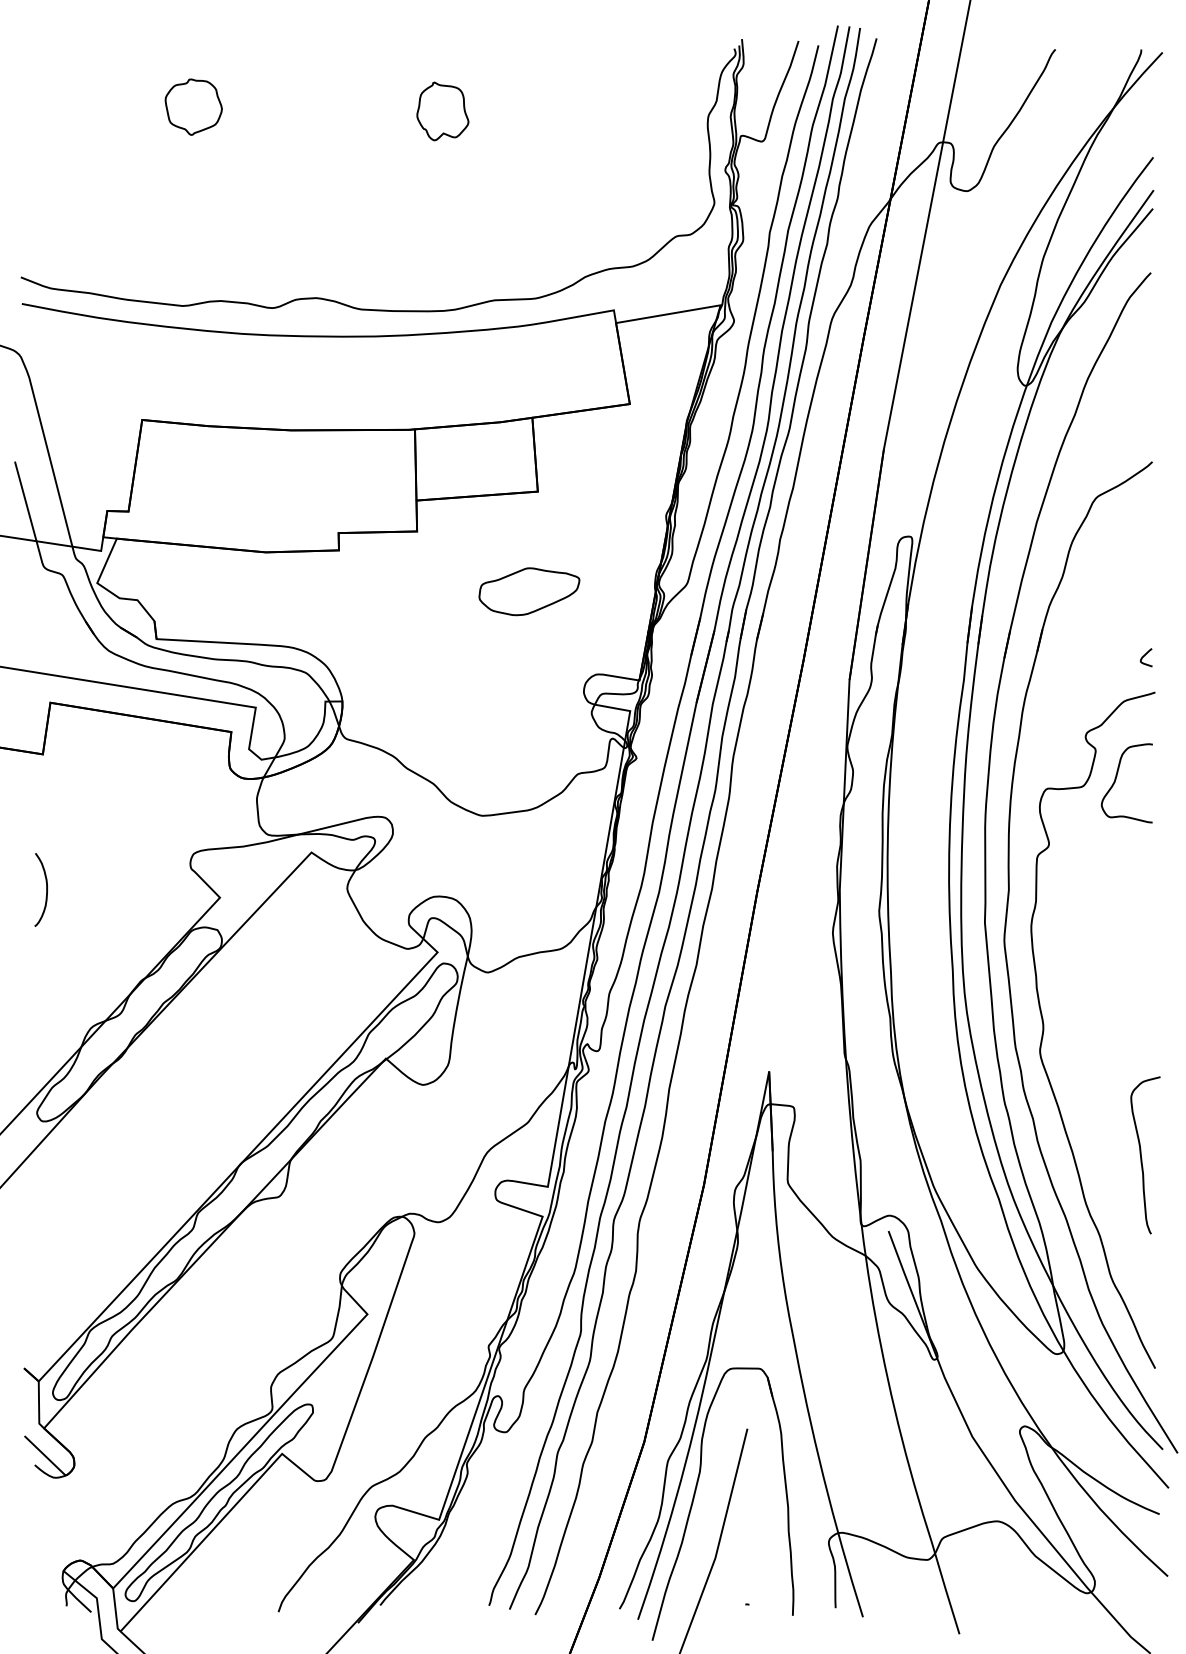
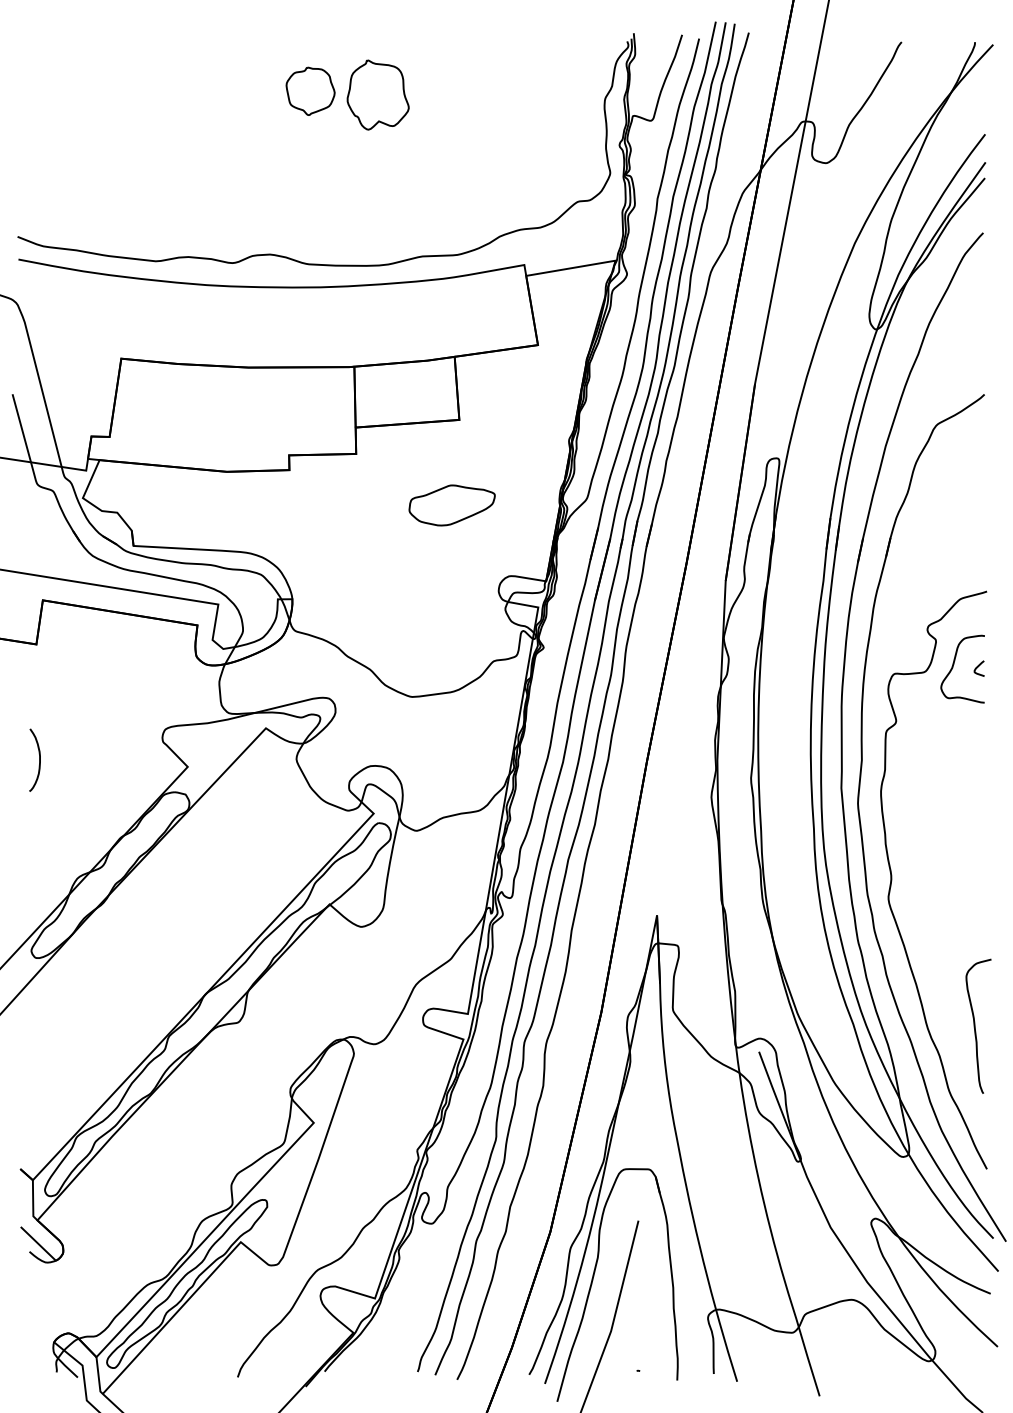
part: (193, 106) -> (310, 90), moved
part: (442, 111) -> (377, 95), size x1.4
curve: (1144, 656) -> (977, 667), moved
curve: (1141, 1155) -> (975, 1026), moved

